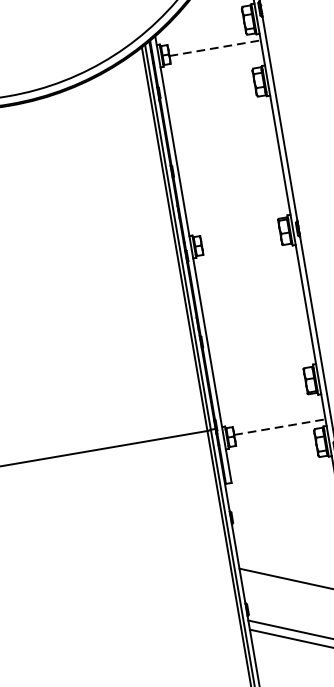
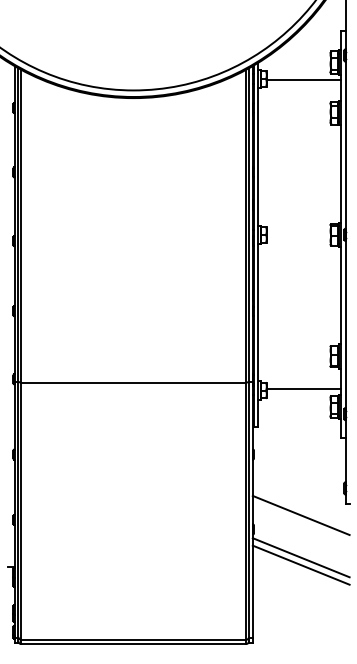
line: (215, 48) -> (304, 80), dashed -> solid
line: (280, 427) -> (304, 389), dashed -> solid

